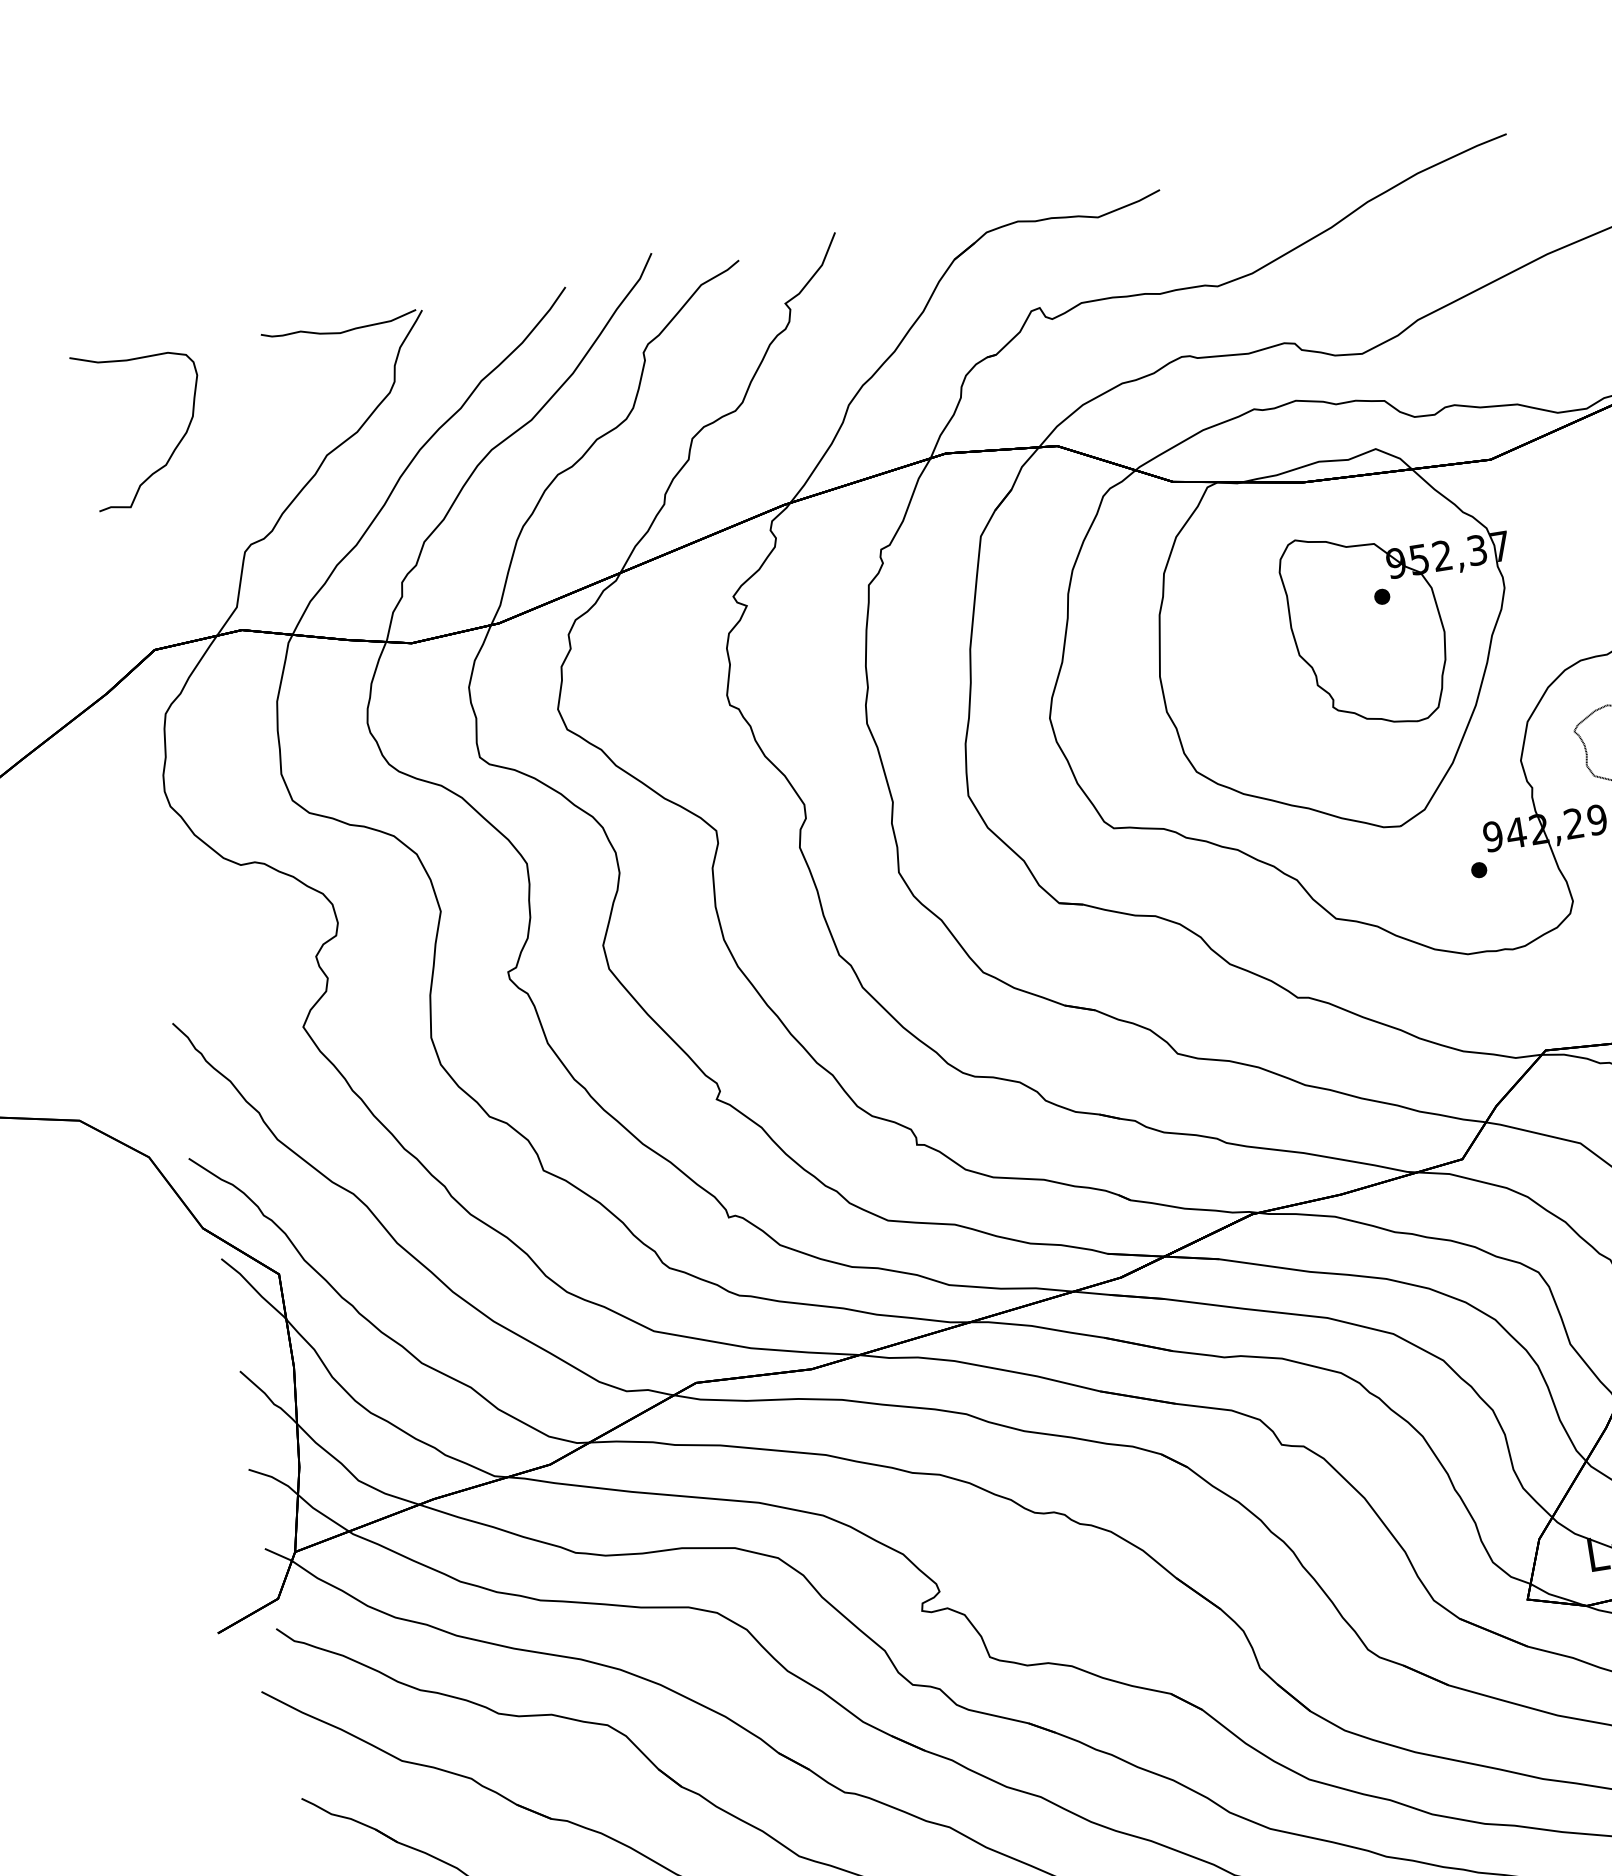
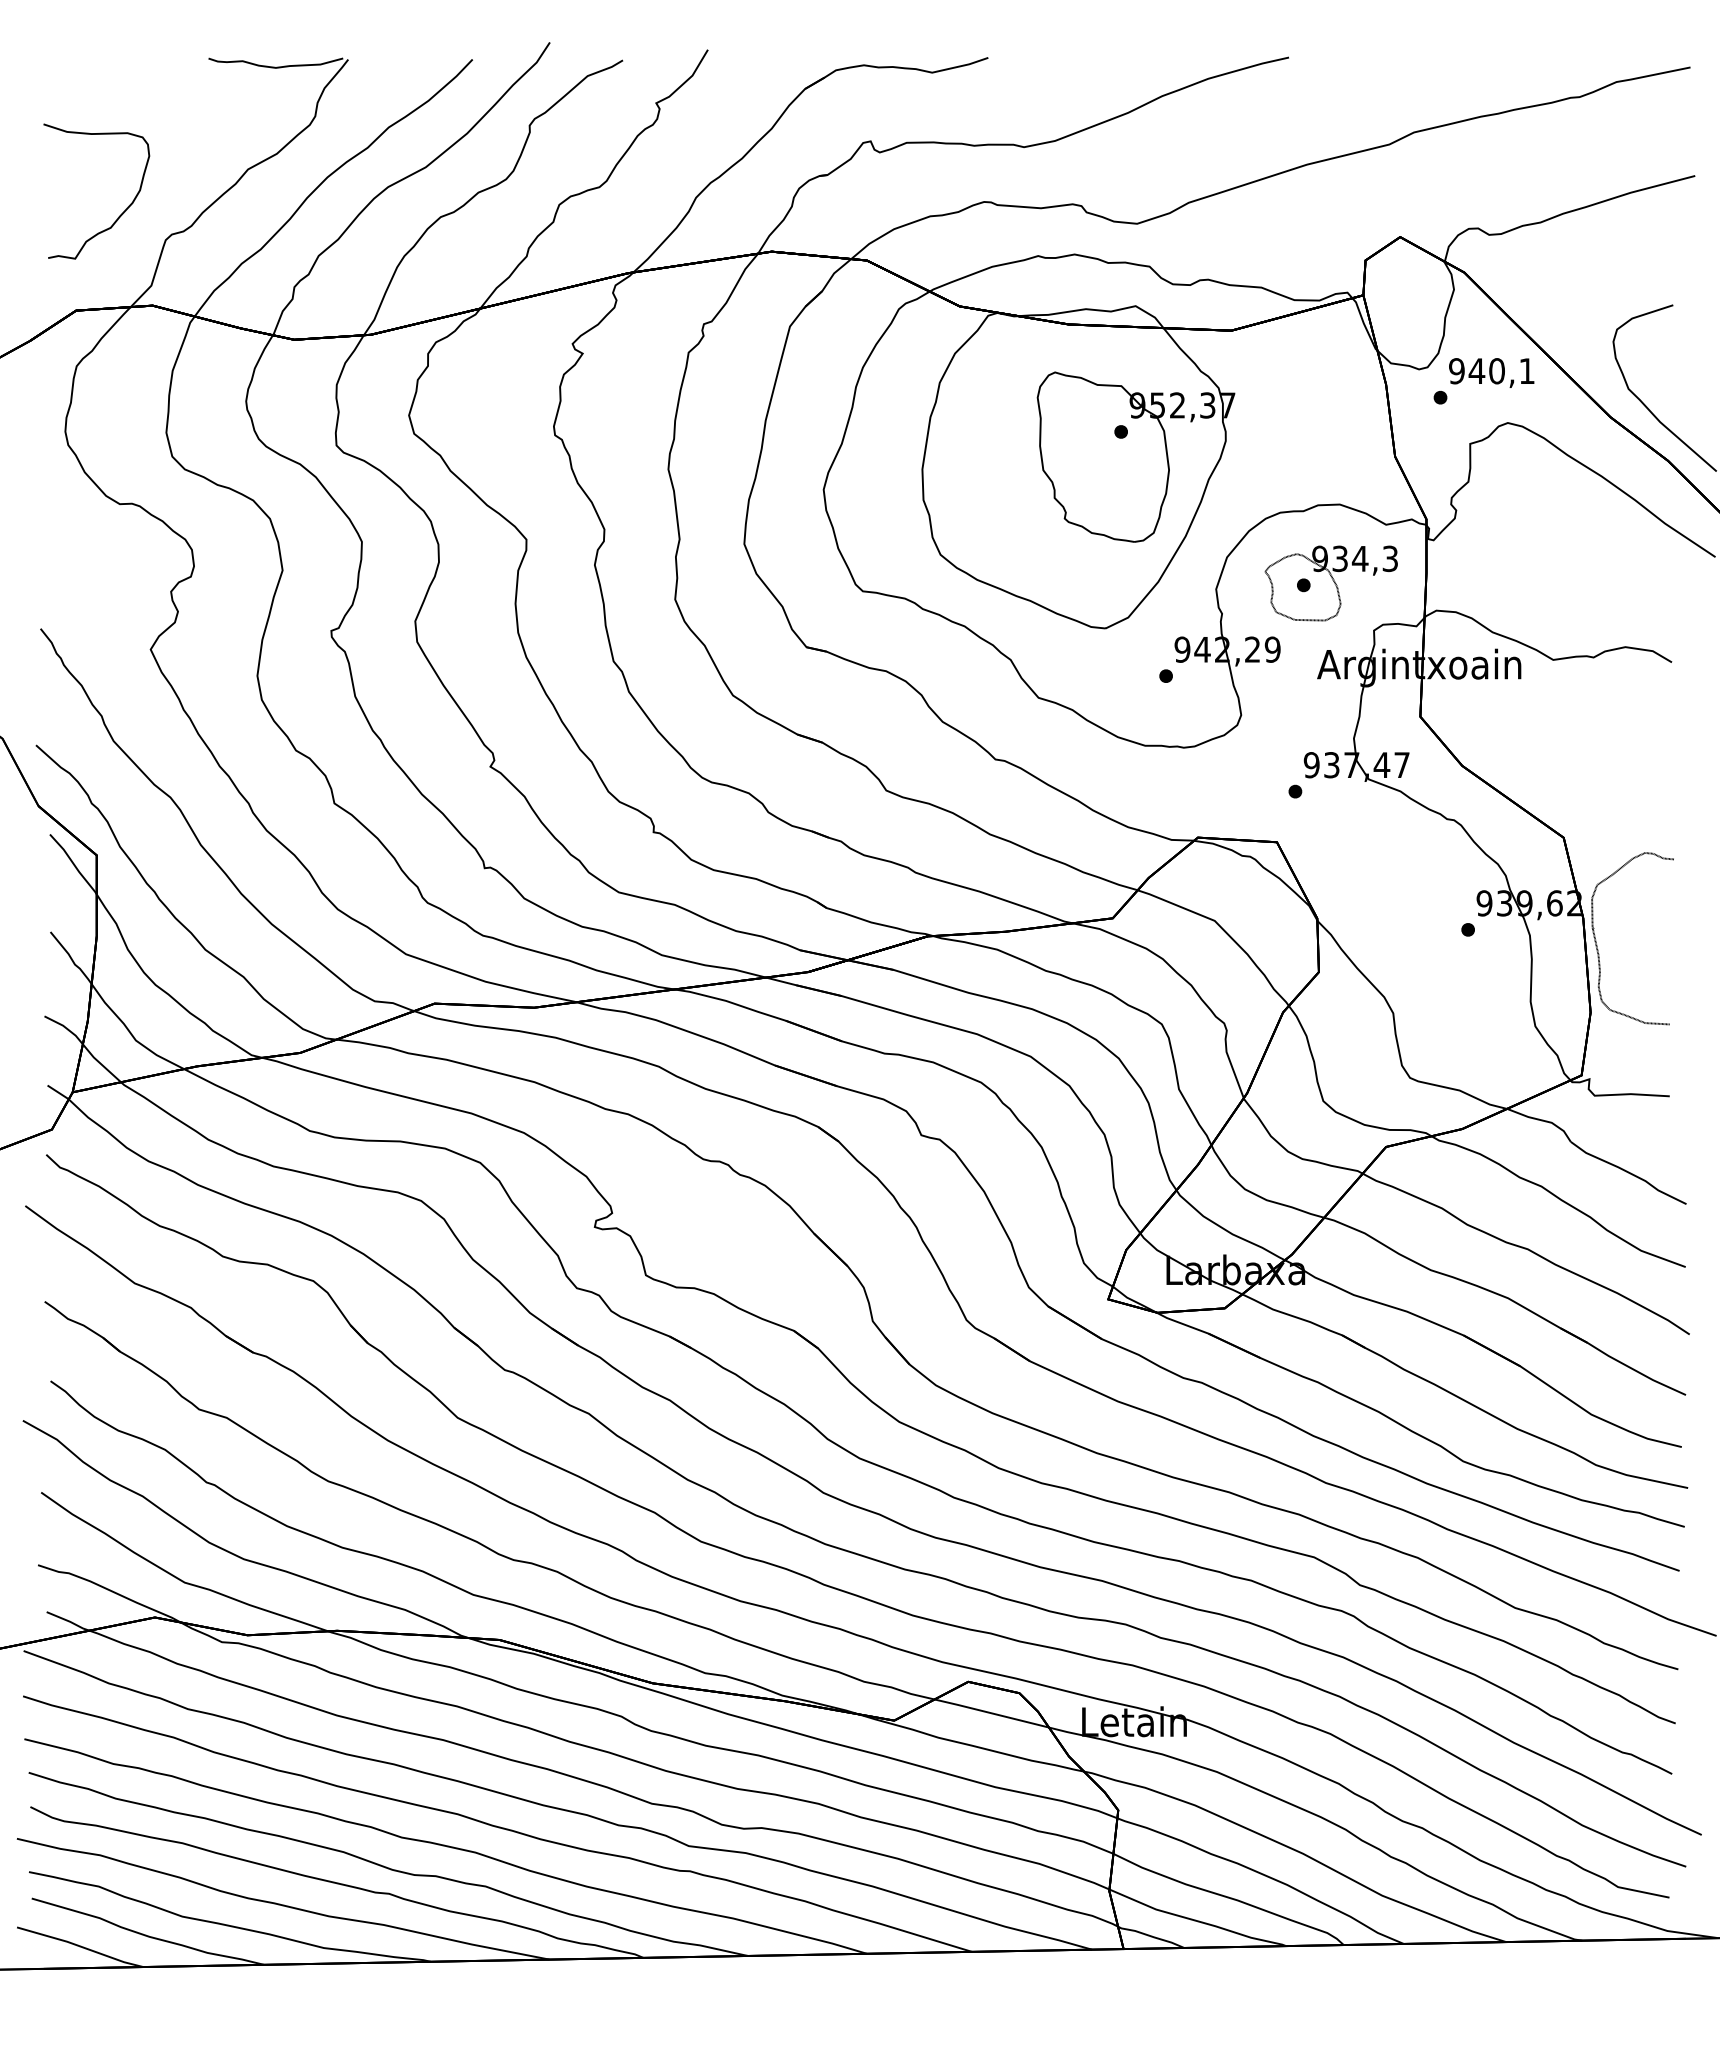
curve: (174, 447) -> (120, 214), moved

